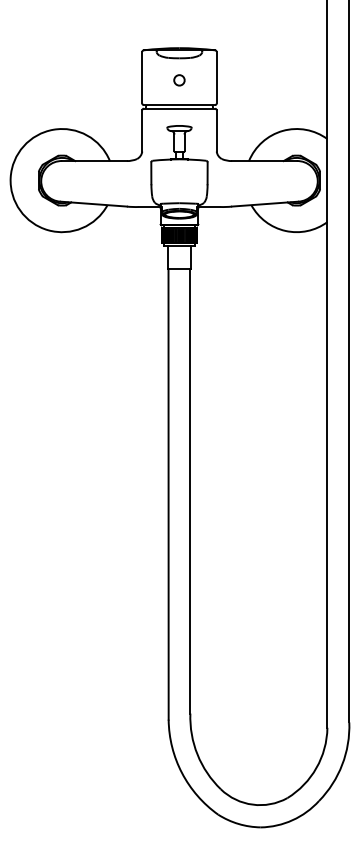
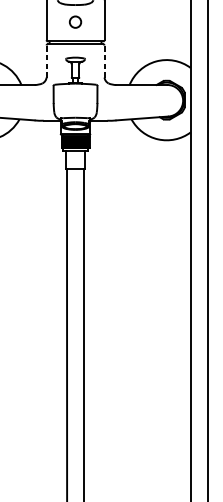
circle: (179, 80) -> (75, 22), size x1.4
line: (142, 130) -> (46, 61), solid -> dashed
line: (216, 130) -> (104, 61), solid -> dashed

